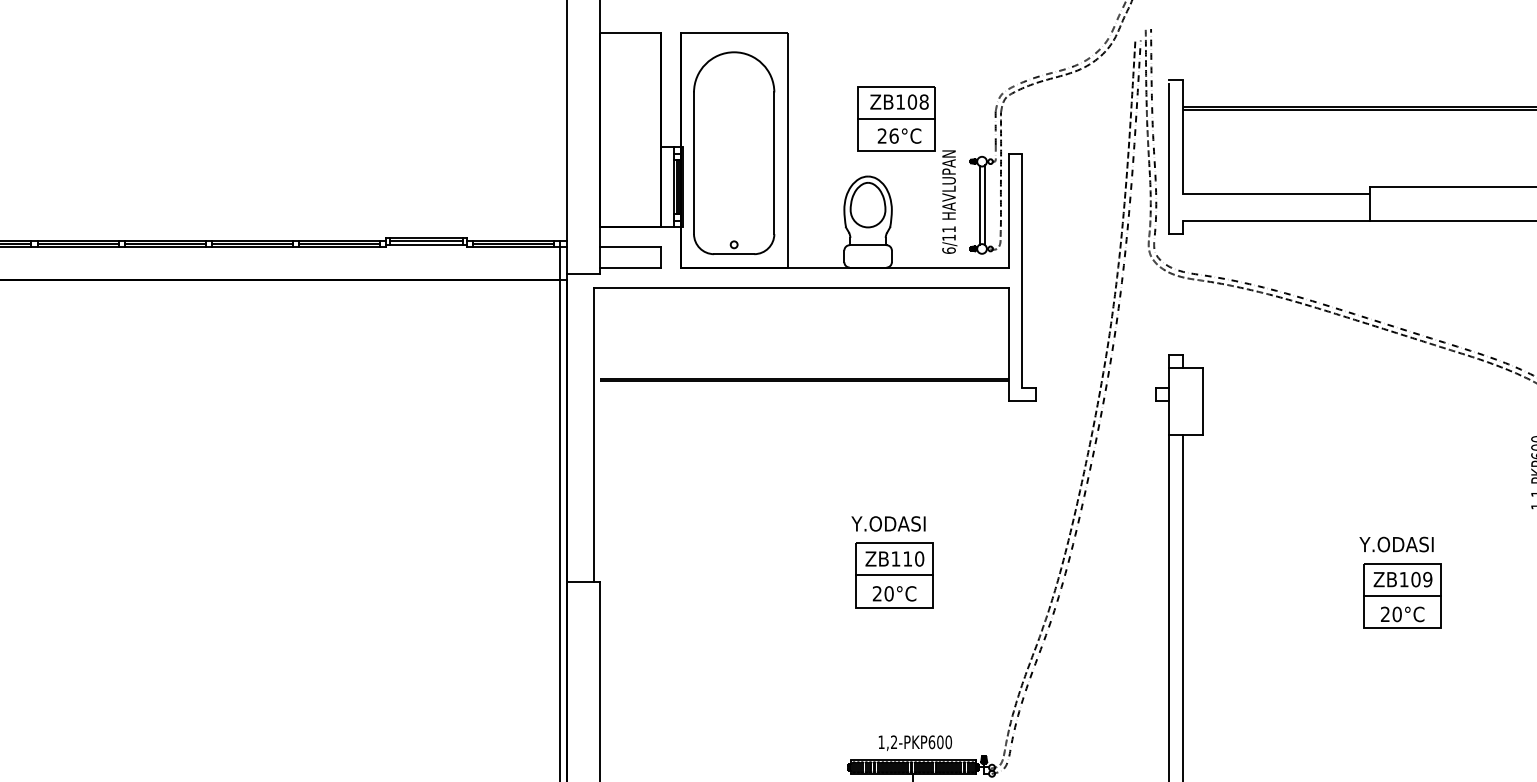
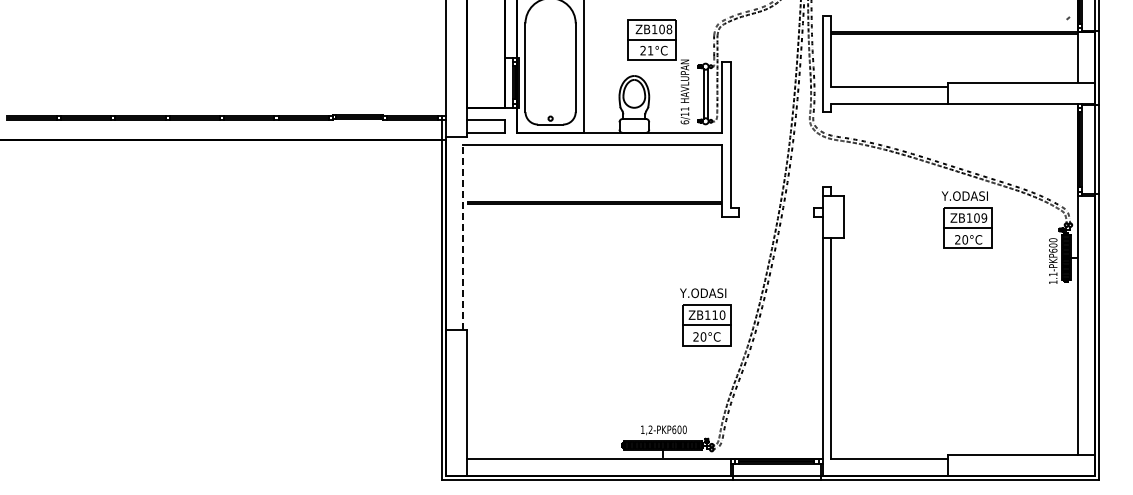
text: (893, 135) -> (650, 50), 26°C -> 21°C
line: (593, 434) -> (462, 237), solid -> dashed
part: (892, 562) -> (705, 317), moved
part: (1399, 581) -> (966, 219), moved

